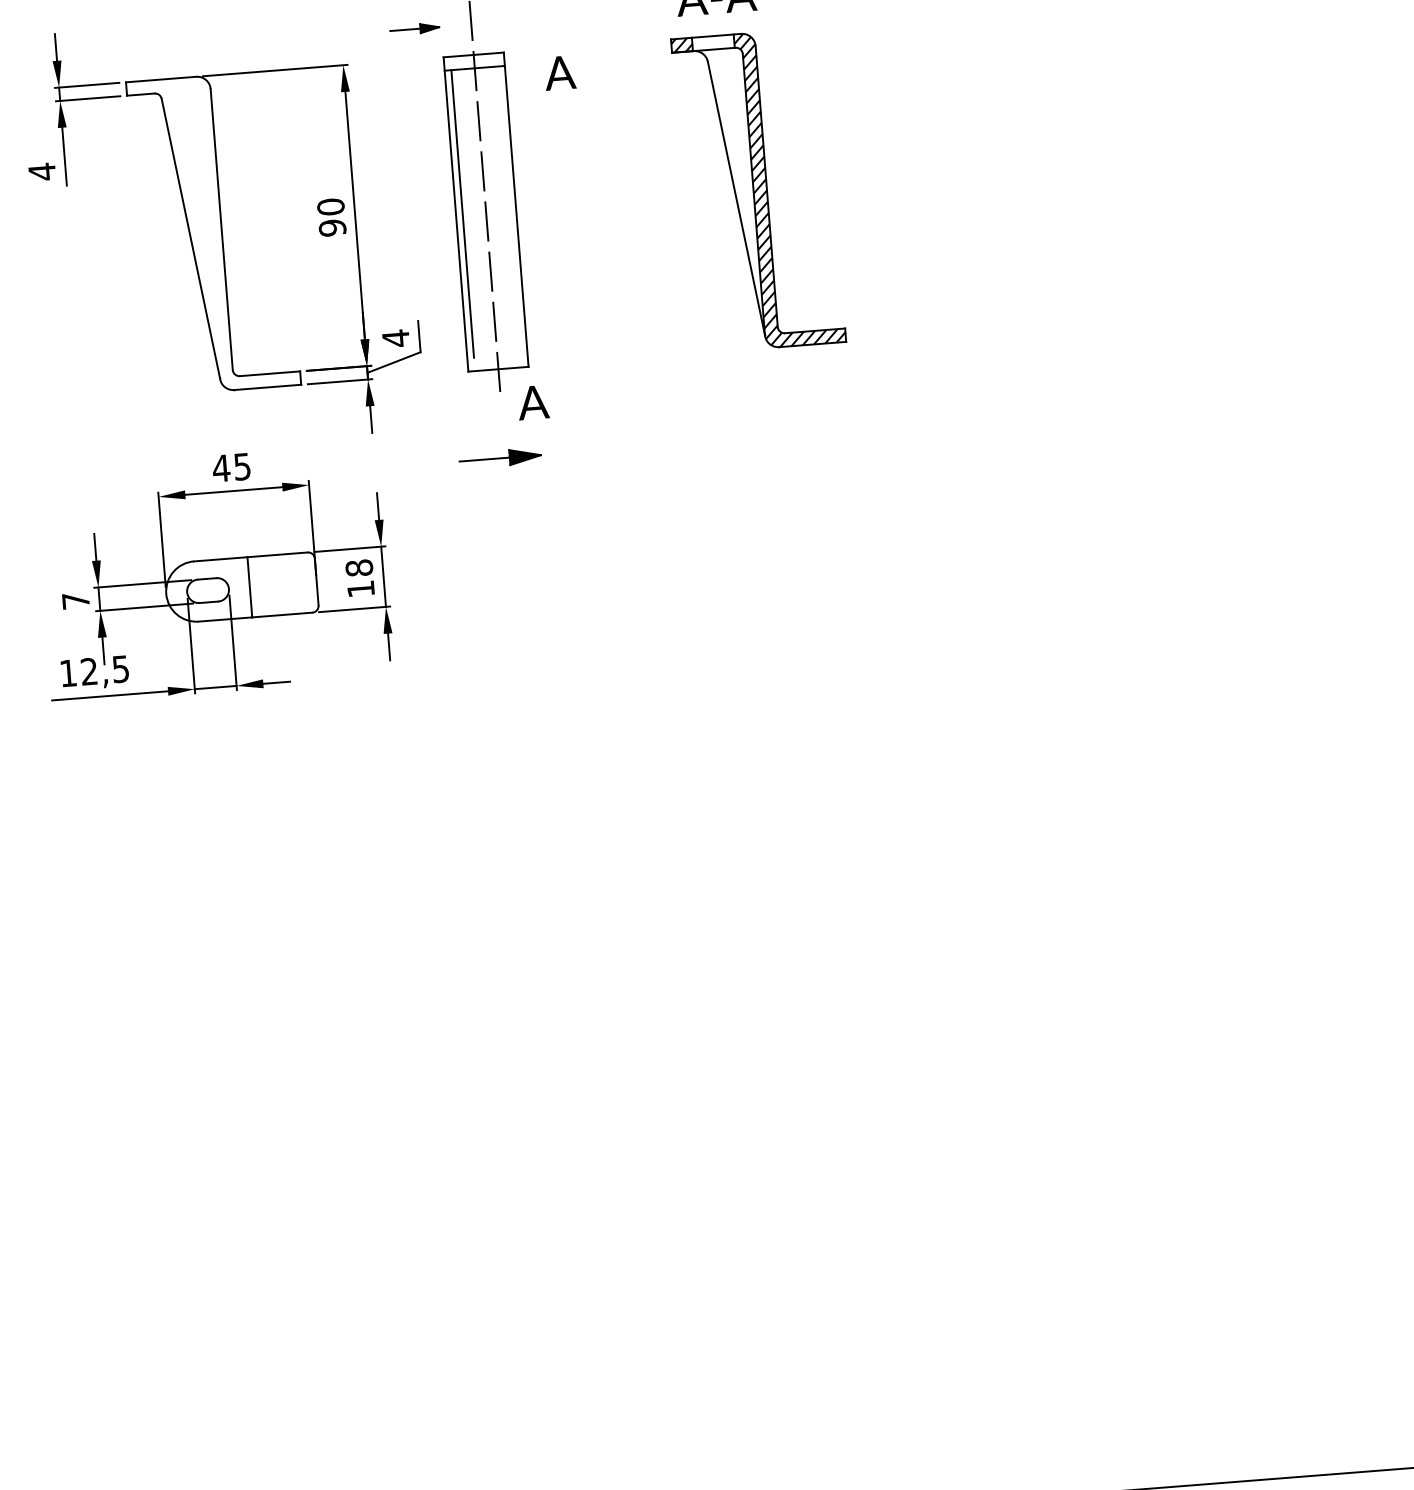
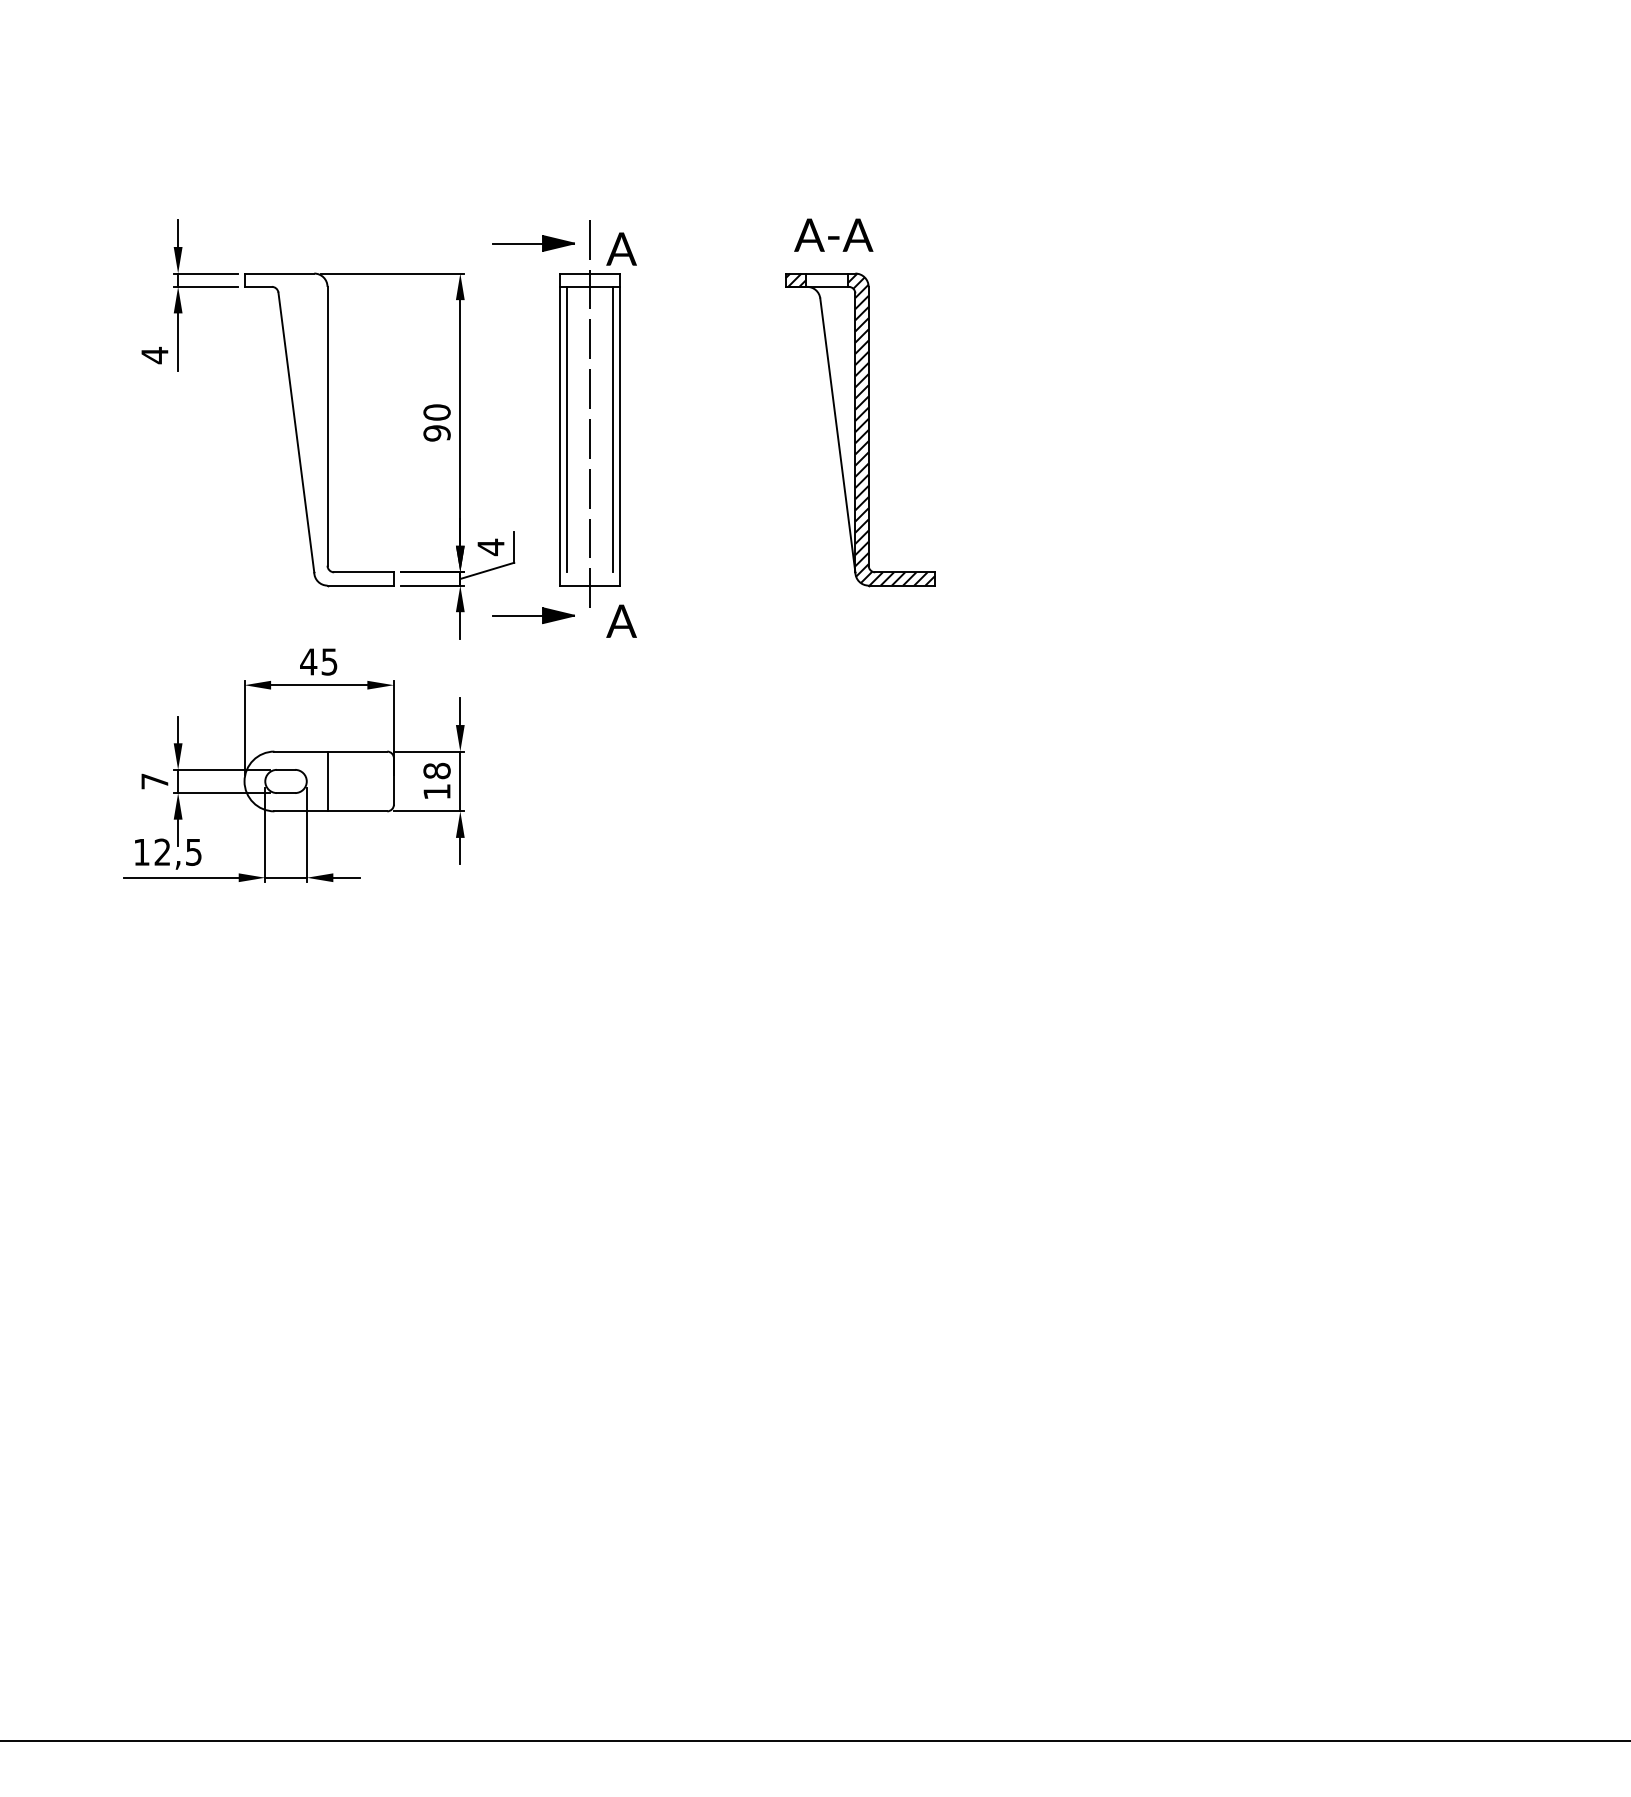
part: (414, 29) -> (533, 243), size x1.67
text: (559, 72) -> (621, 248), moved
line: (509, 210) -> (613, 429), added
part: (500, 458) -> (533, 615), moved

